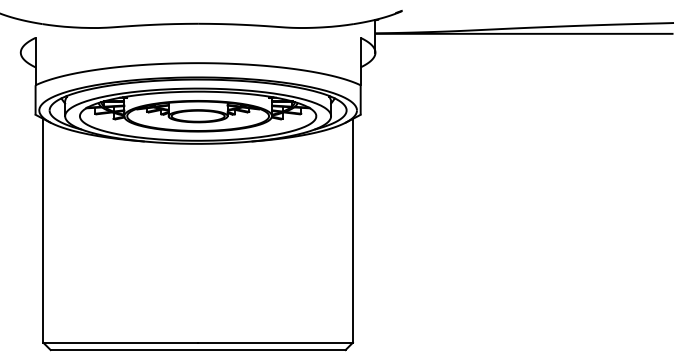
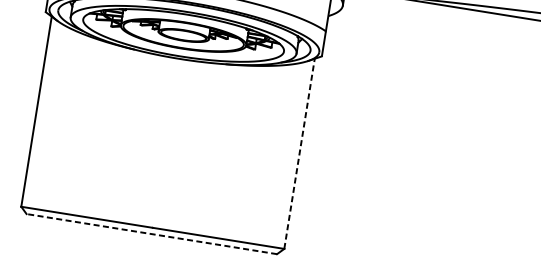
line: (352, 230) -> (299, 153), solid -> dashed
line: (197, 350) -> (151, 234), solid -> dashed

